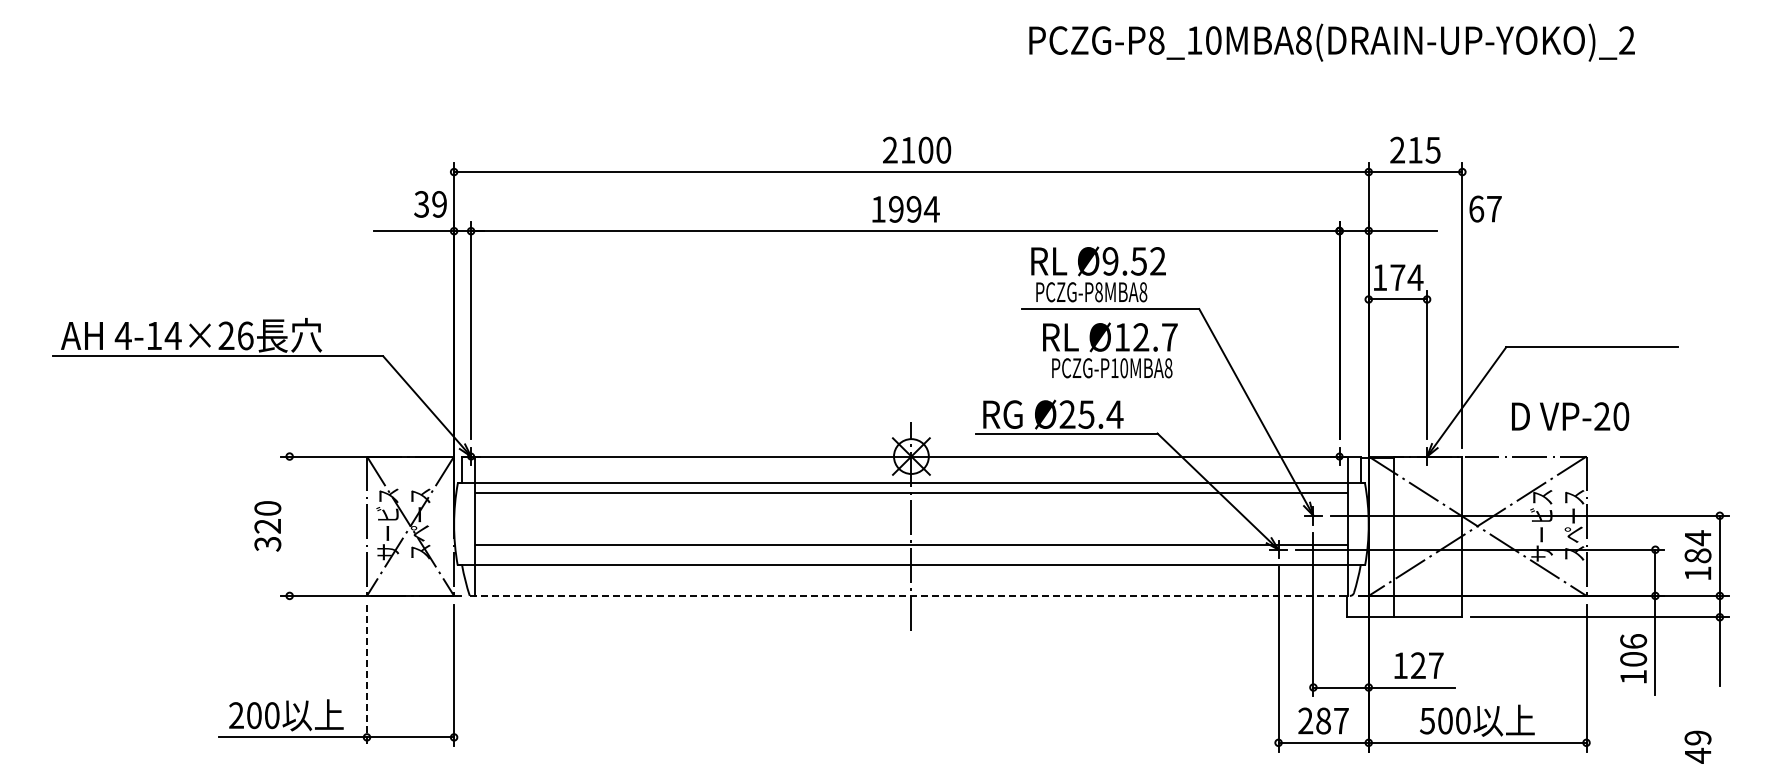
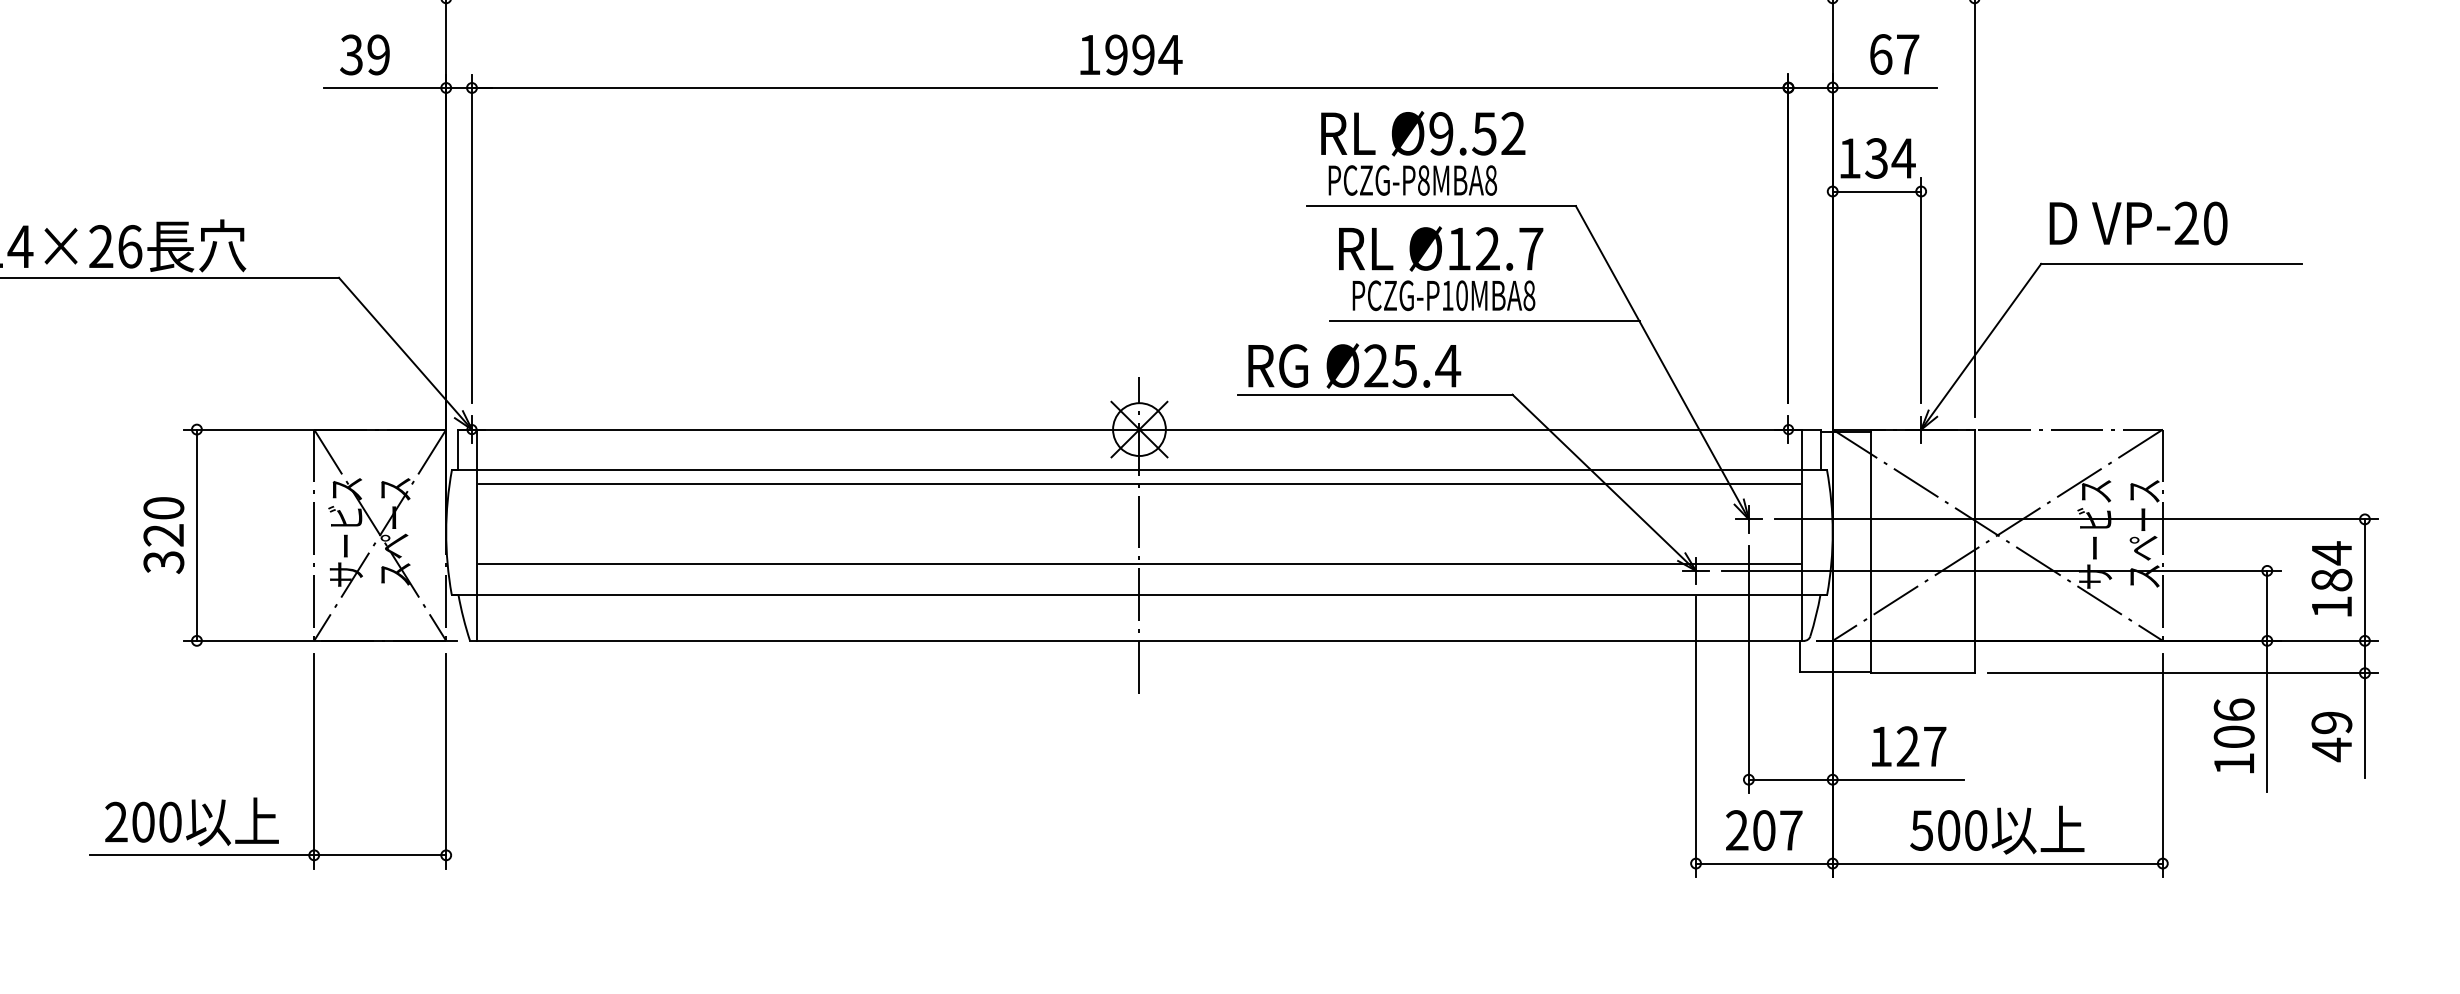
text: (430, 204) -> (364, 55), moved
text: (1485, 208) -> (1894, 53), moved
text: (1397, 277) -> (1876, 158), 174 -> 134
line: (1139, 385) -> (1485, 321), added
text: (1570, 416) -> (2138, 223), moved
line: (289, 525) -> (196, 534), added
line: (910, 595) -> (1138, 640), dashed -> solid
line: (367, 675) -> (314, 761), dashed -> solid
text: (1323, 721) -> (1764, 831), 287 -> 207
text: (1697, 746) -> (2331, 735), moved

